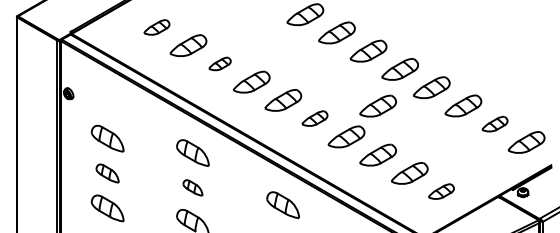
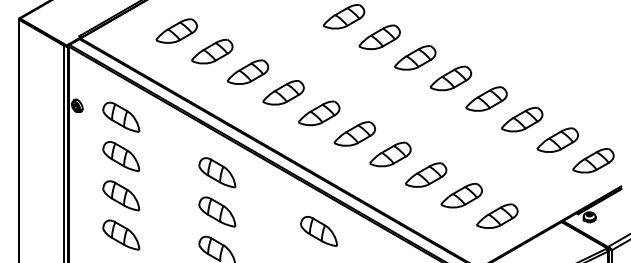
part: (156, 27) -> (176, 31), size x1.43
part: (219, 63) -> (247, 71), size x1.67
part: (107, 103) -> (121, 116), added
part: (377, 105) -> (425, 119), removed
part: (314, 118) -> (354, 133), size x1.43
part: (494, 123) -> (557, 139), size x1.43
part: (107, 173) -> (121, 195), size x1.43
part: (192, 187) -> (216, 211), size x1.67
part: (441, 191) -> (497, 216), size x1.43

